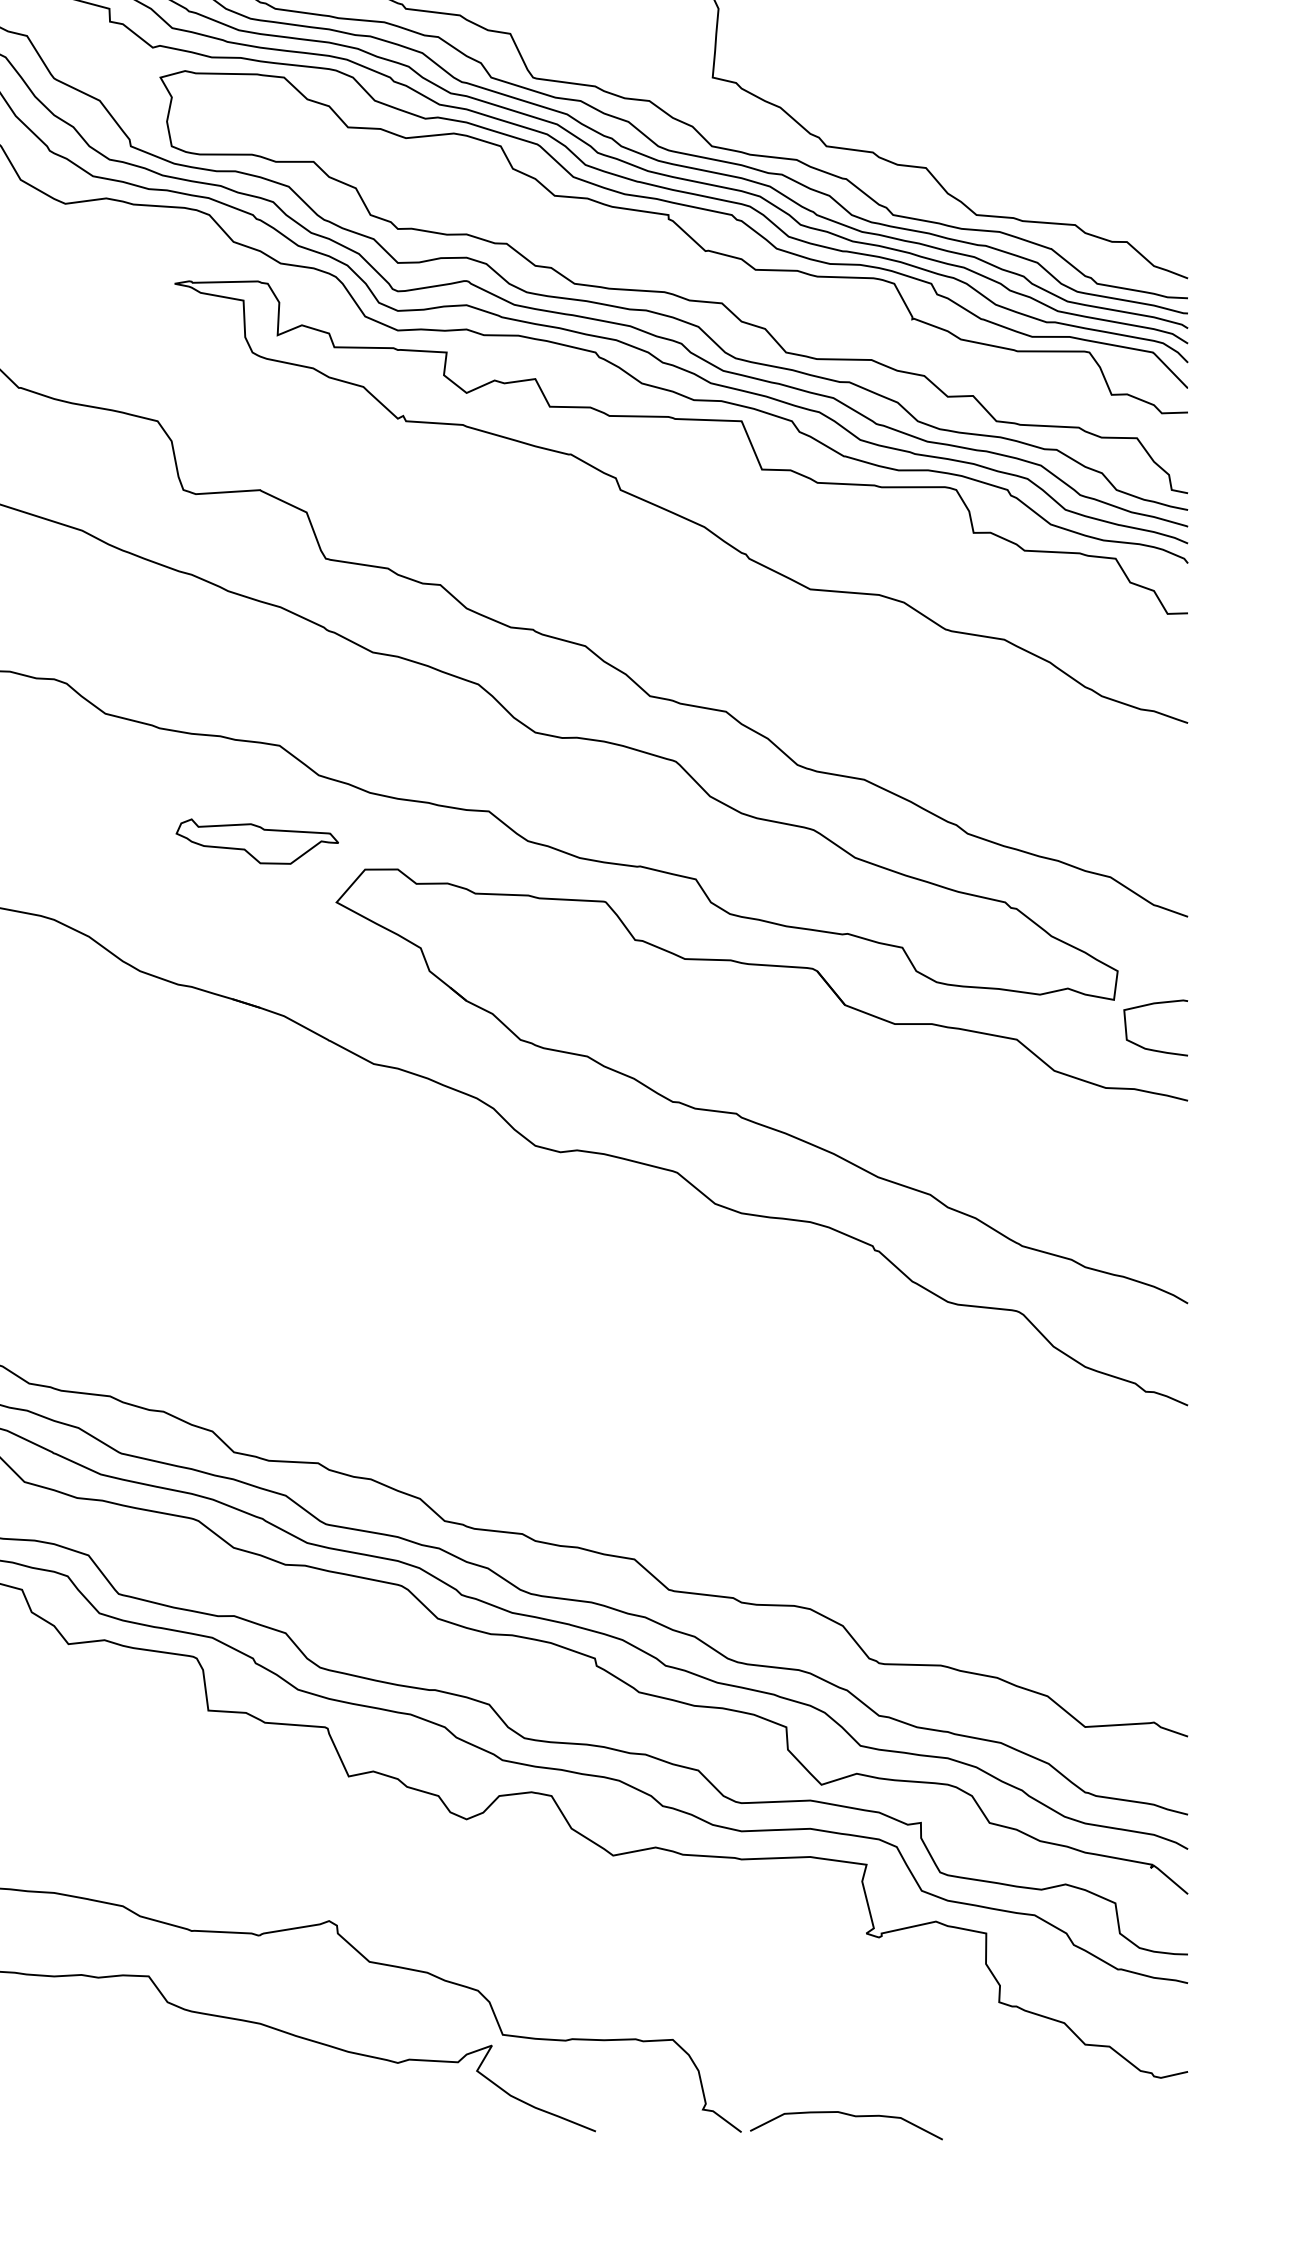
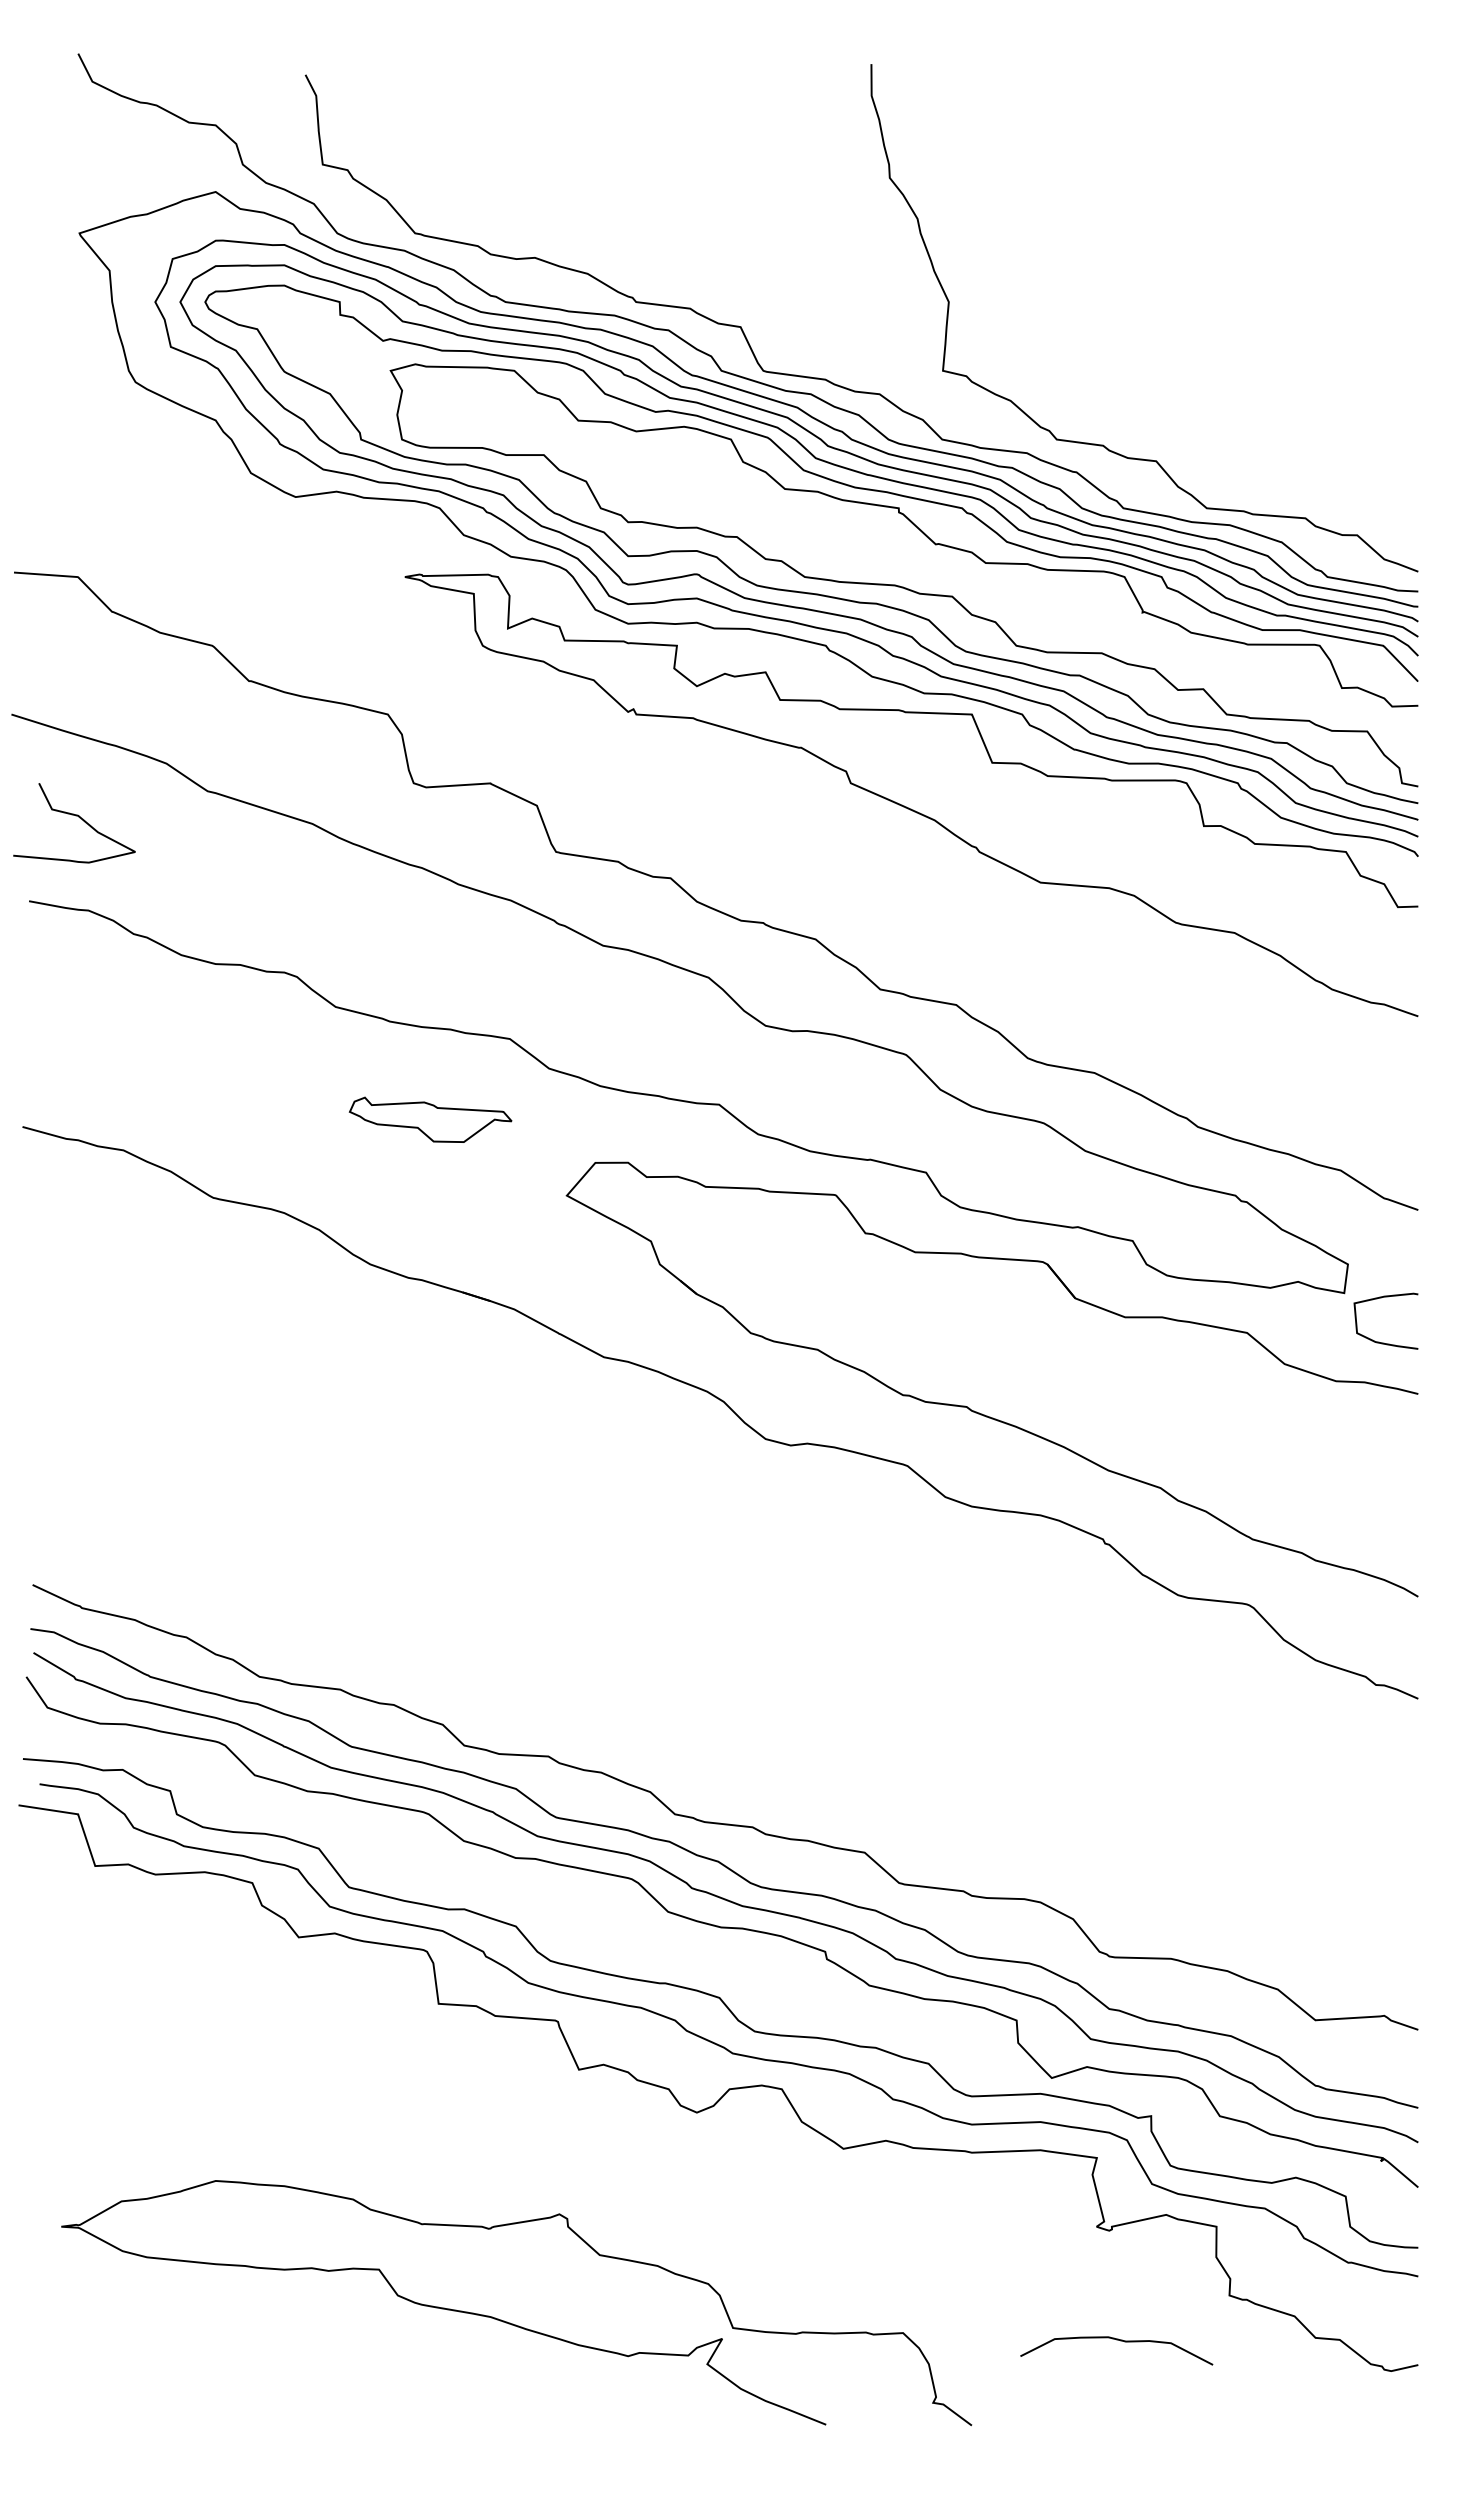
part: (257, 841) -> (430, 1119), moved
curve: (850, 2116) -> (1120, 2341), moved

